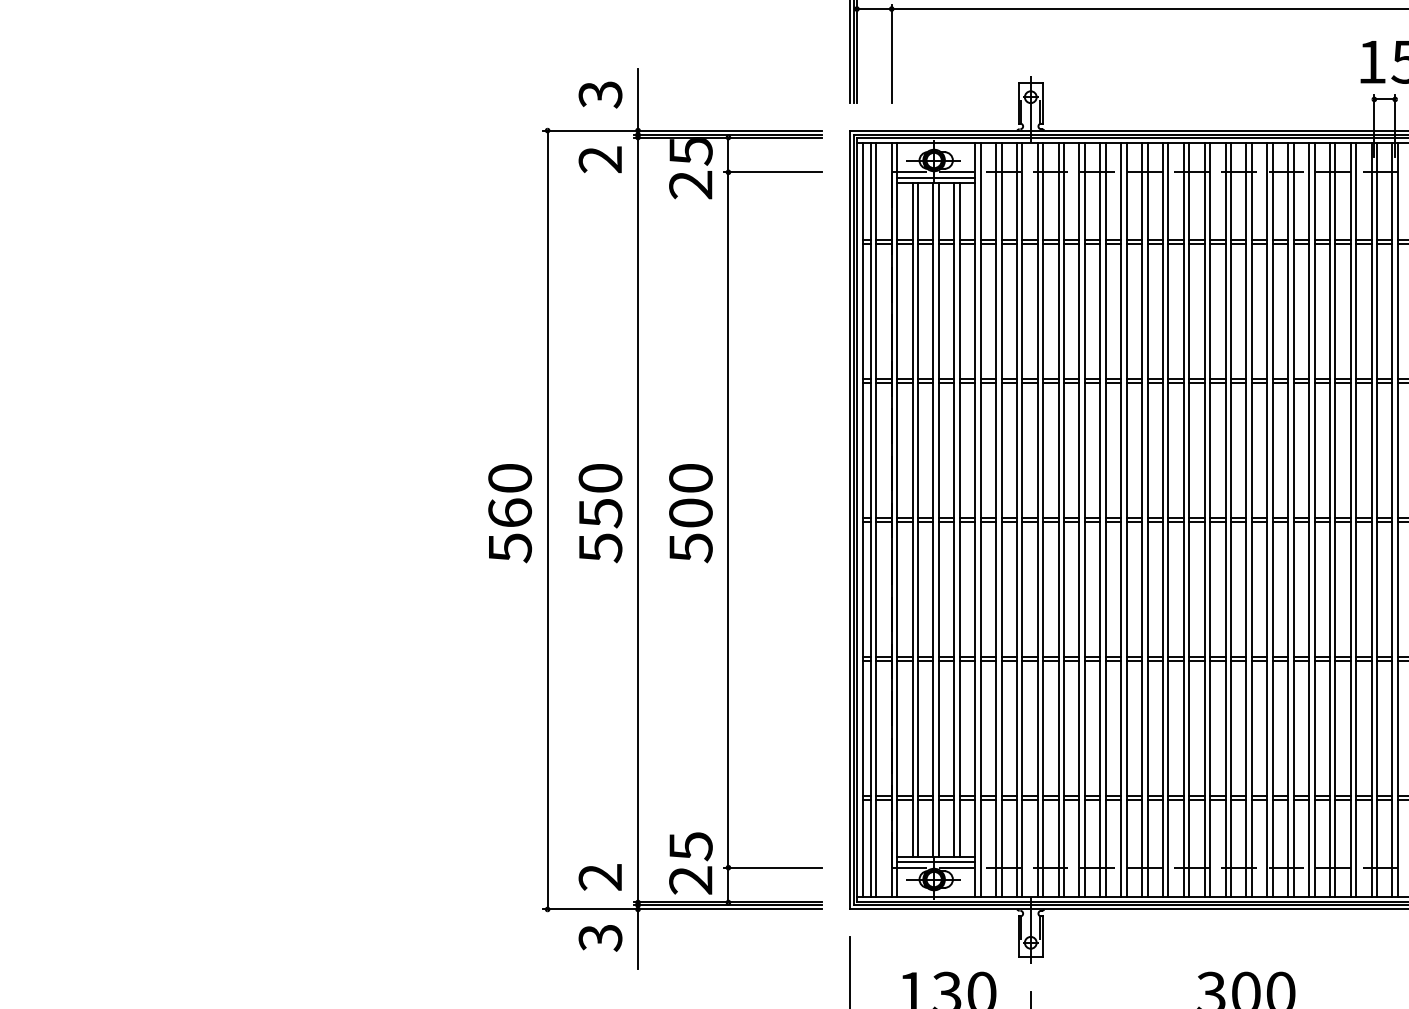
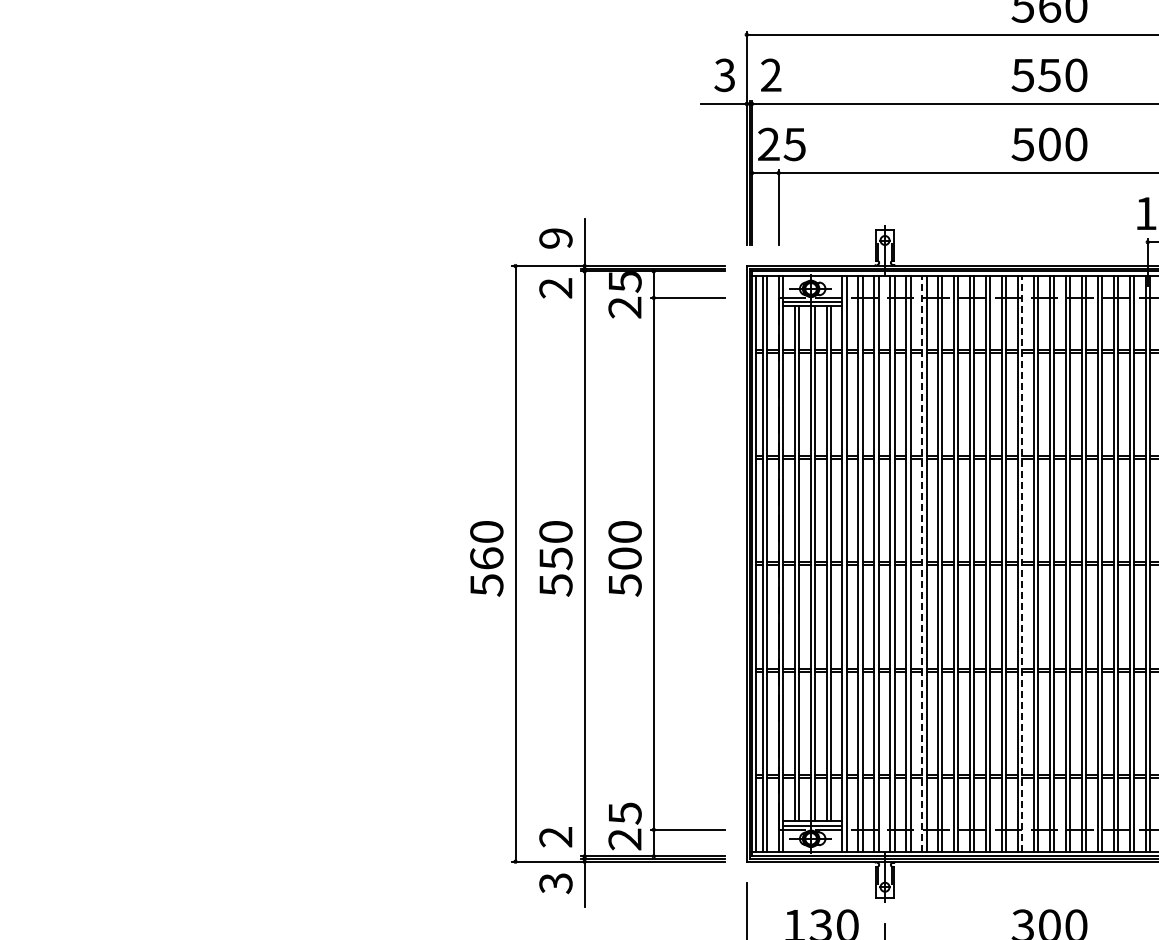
text: (599, 94) -> (555, 238), 3 -> 9
line: (1079, 519) -> (922, 563), solid -> dashed
line: (1210, 519) -> (1022, 563), solid -> dashed

